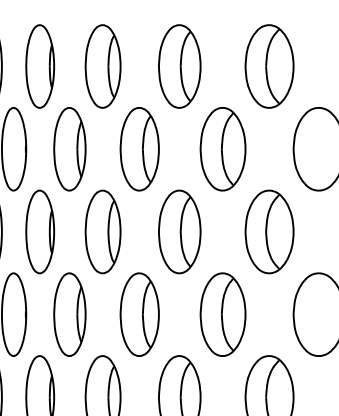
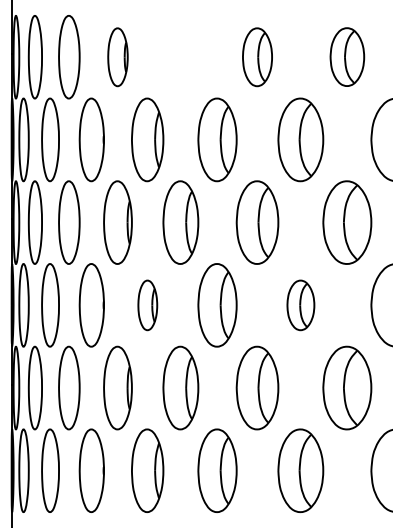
part: (269, 65) -> (347, 56), size x0.7
part: (39, 66) -> (117, 57), size x0.7
part: (102, 66) -> (180, 57), removed
part: (179, 66) -> (257, 57), size x0.7
part: (69, 314) -> (147, 305), size x0.6
part: (222, 314) -> (300, 305), size x0.6

